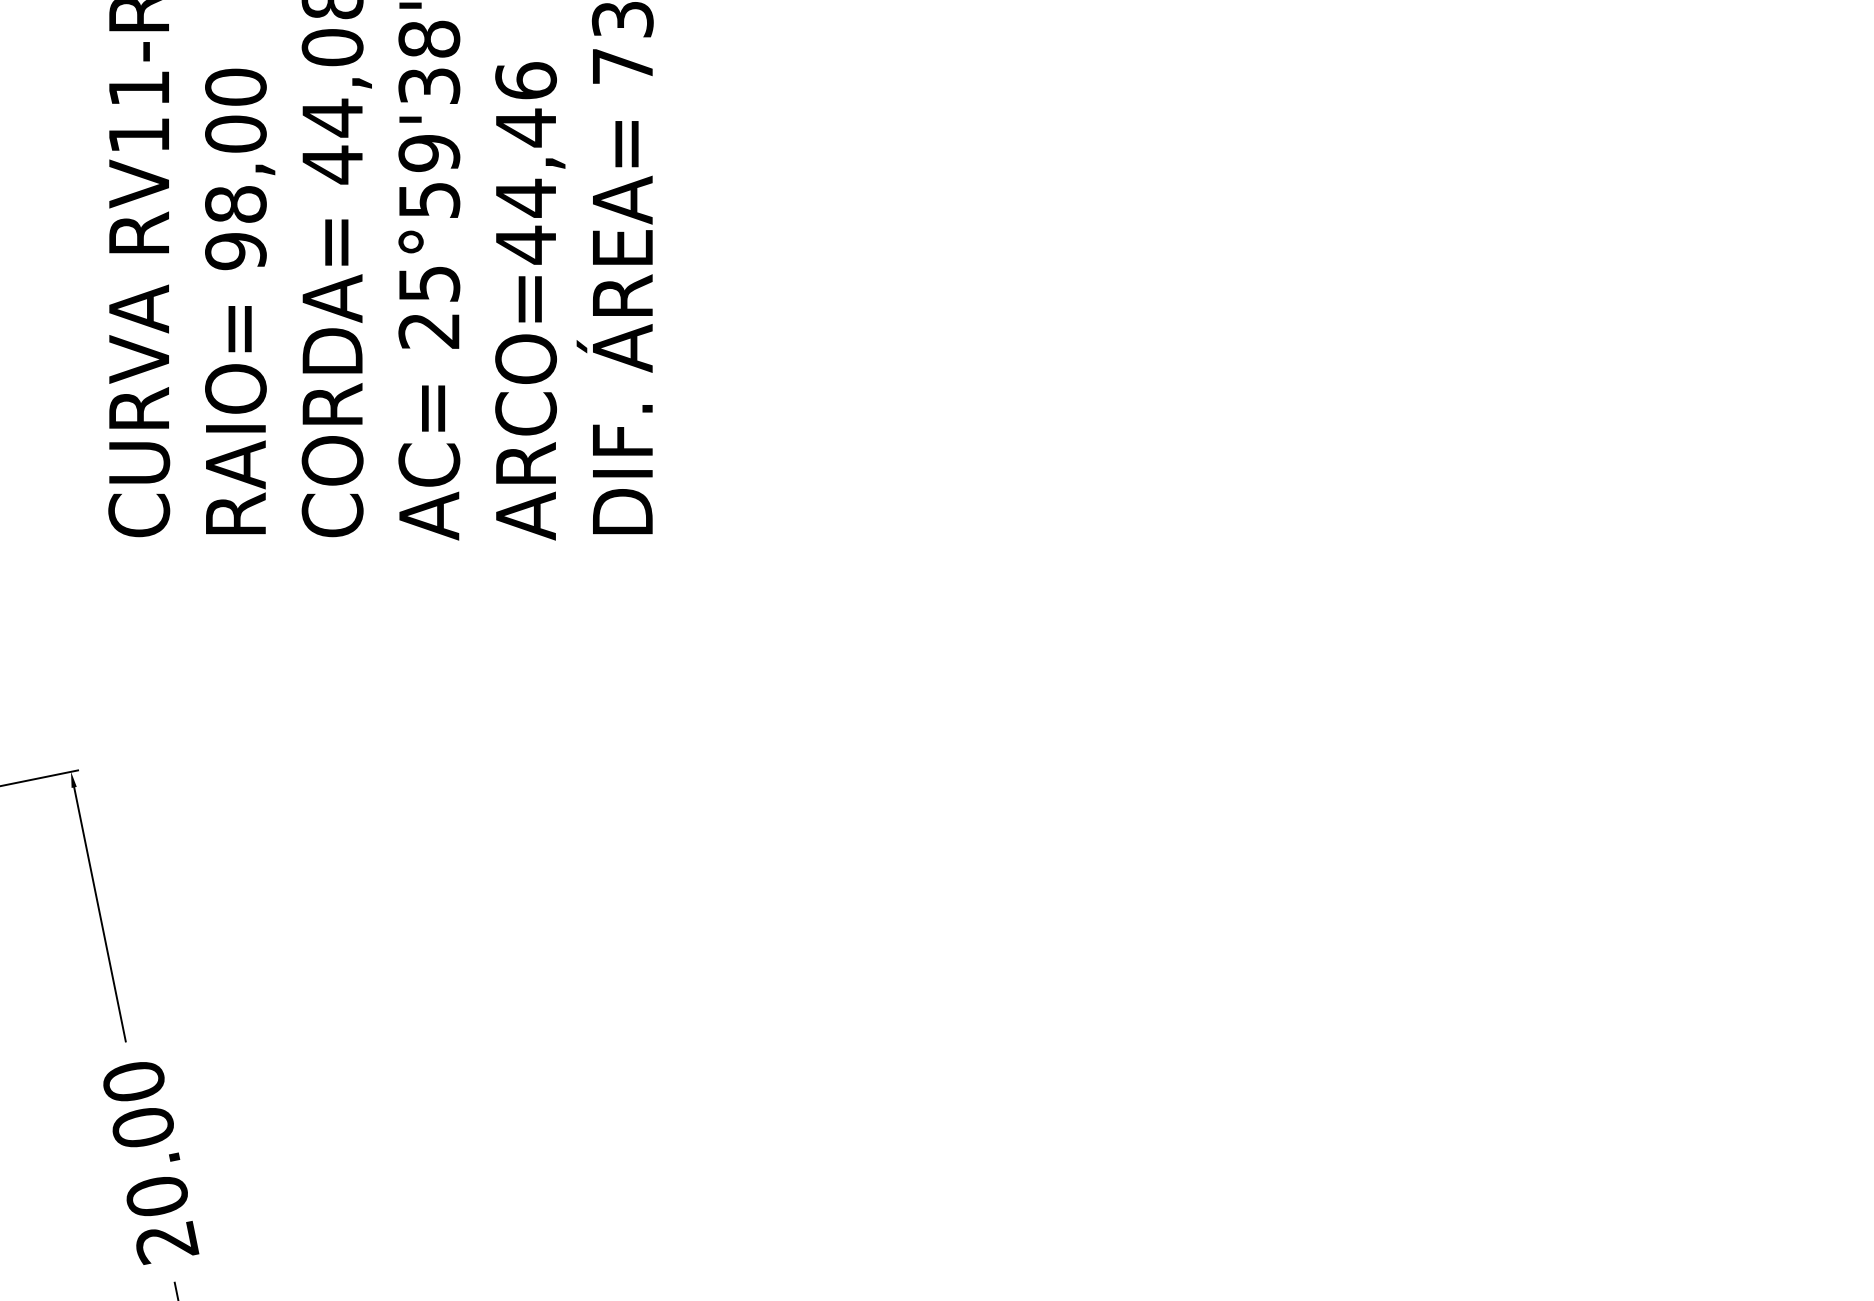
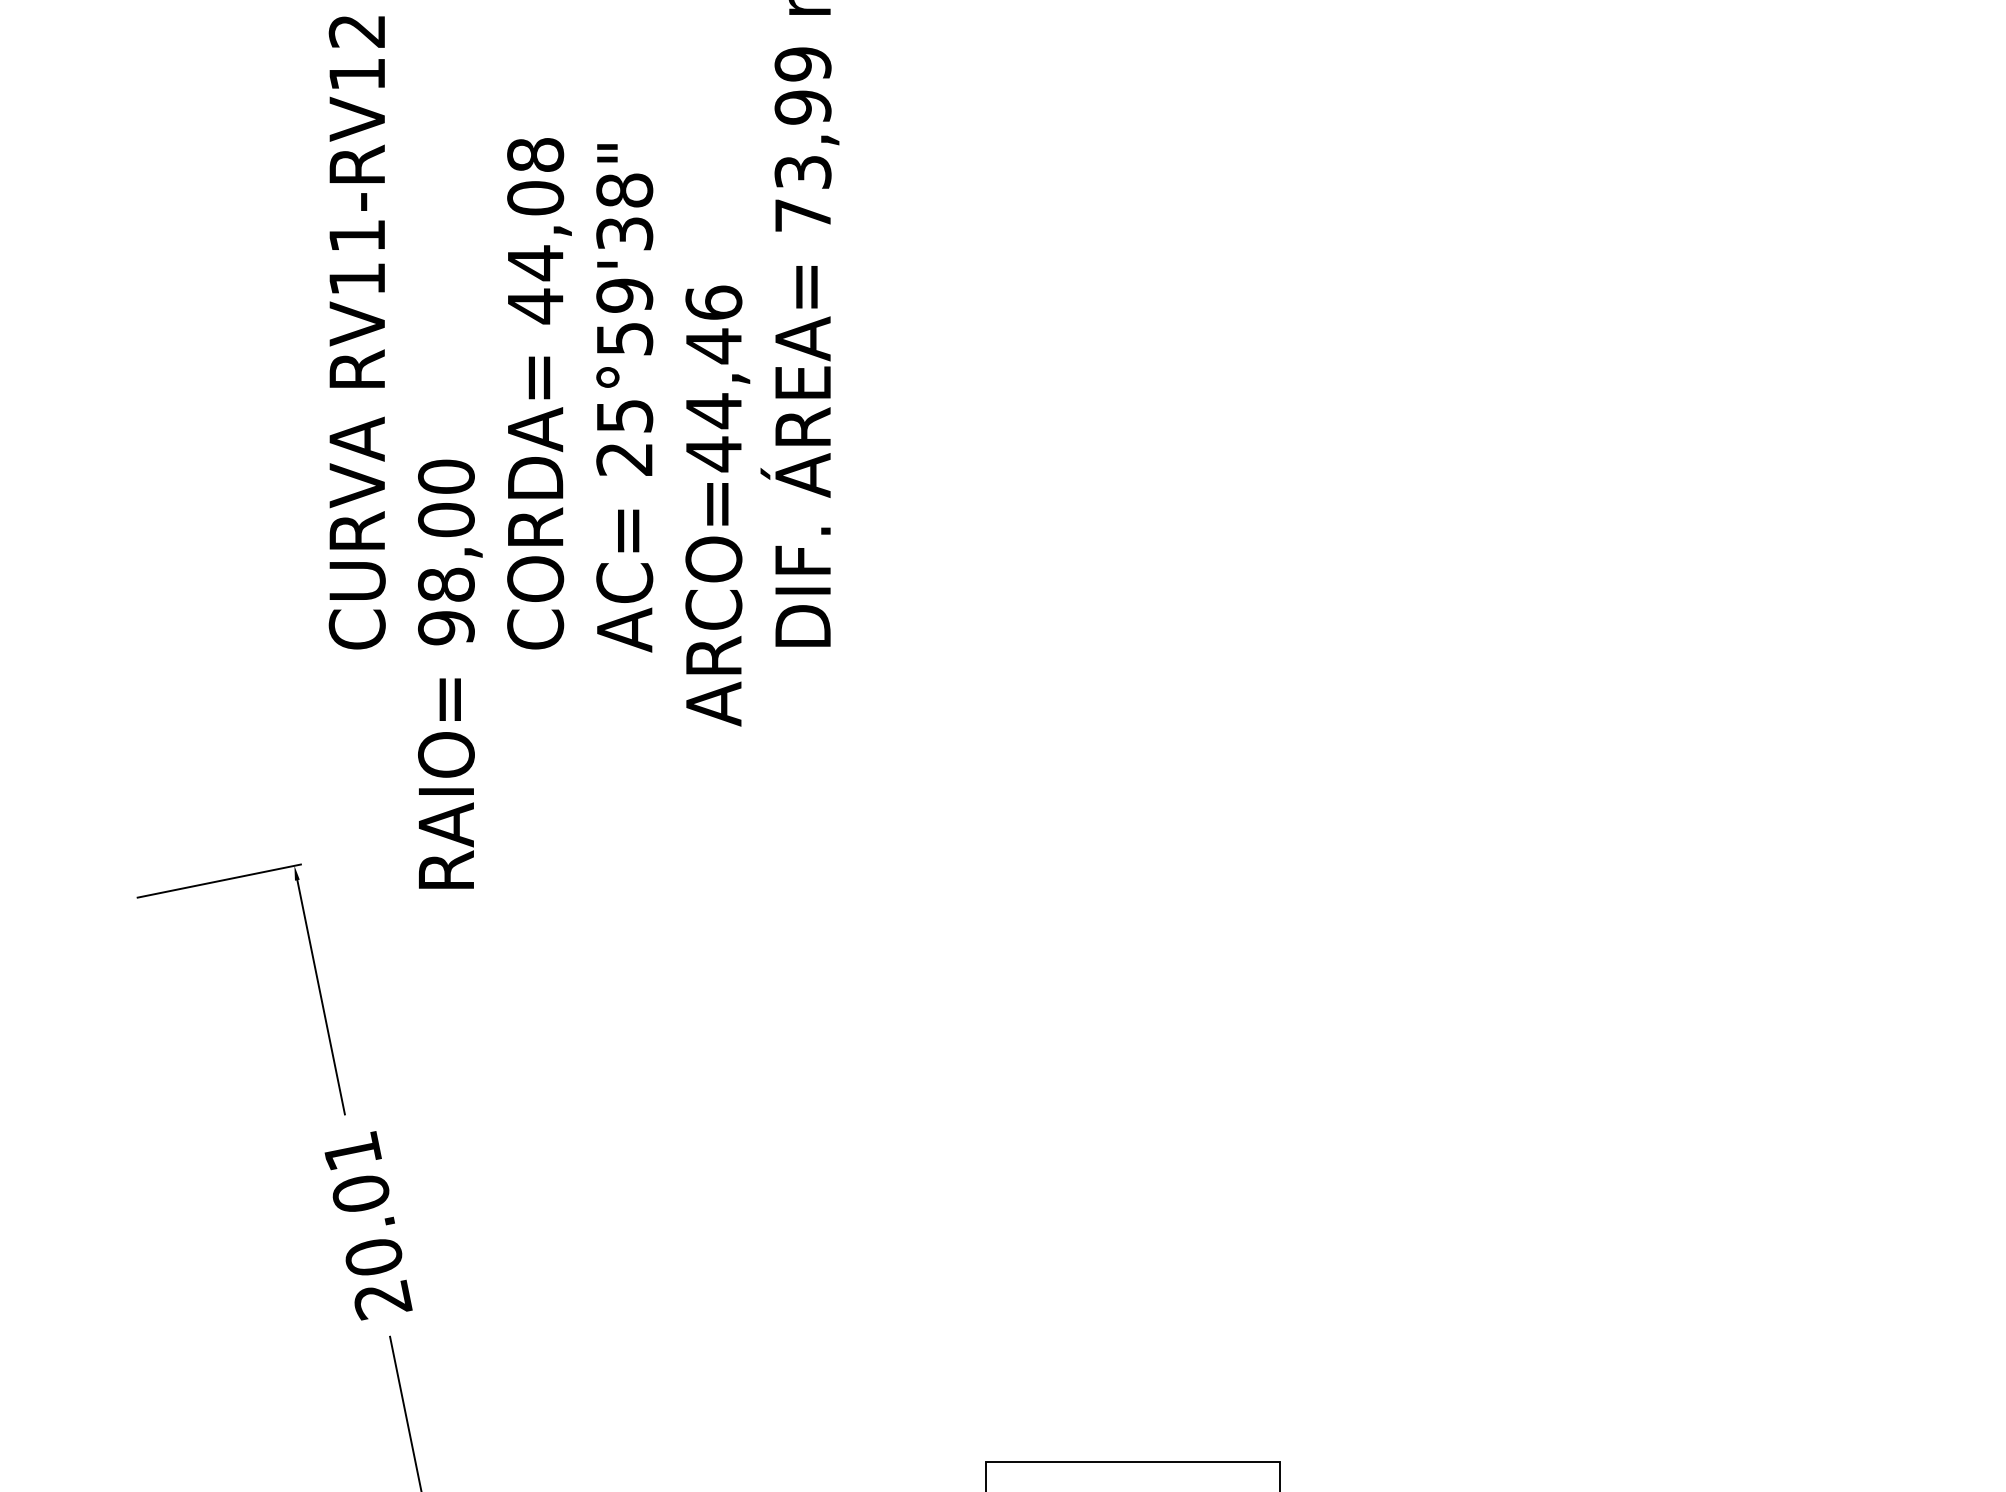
text: (240, 300) -> (450, 673), moved
text: (529, 300) -> (717, 505), moved
text: (134, 1080) -> (352, 1150), 20.00 -> 20.01

